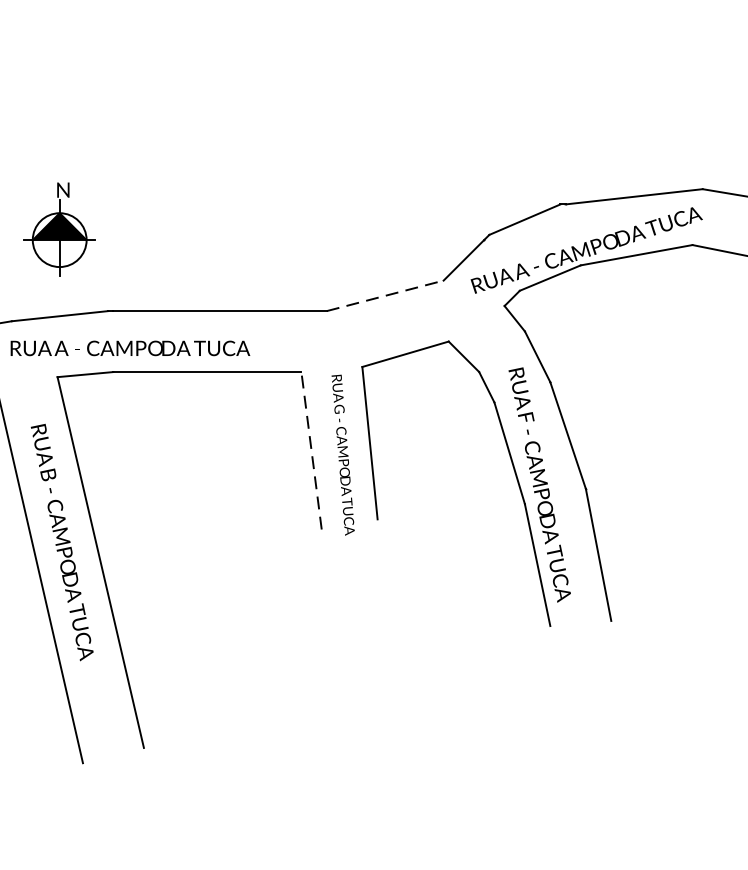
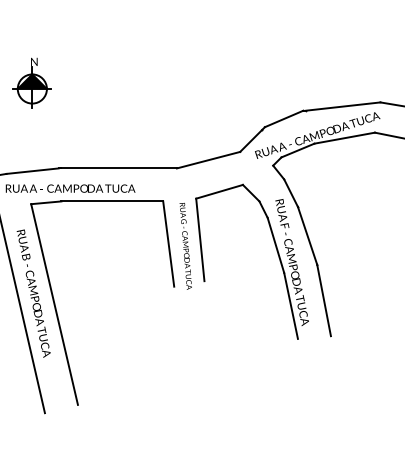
part: (58, 228) -> (31, 82), moved
line: (385, 296) -> (208, 160), dashed -> solid
line: (311, 451) -> (168, 244), dashed -> solid

